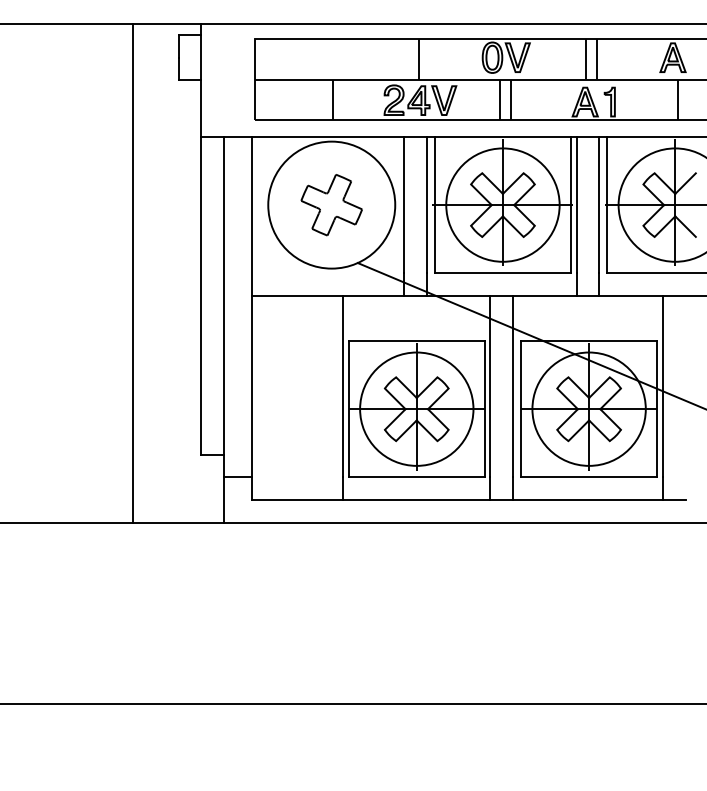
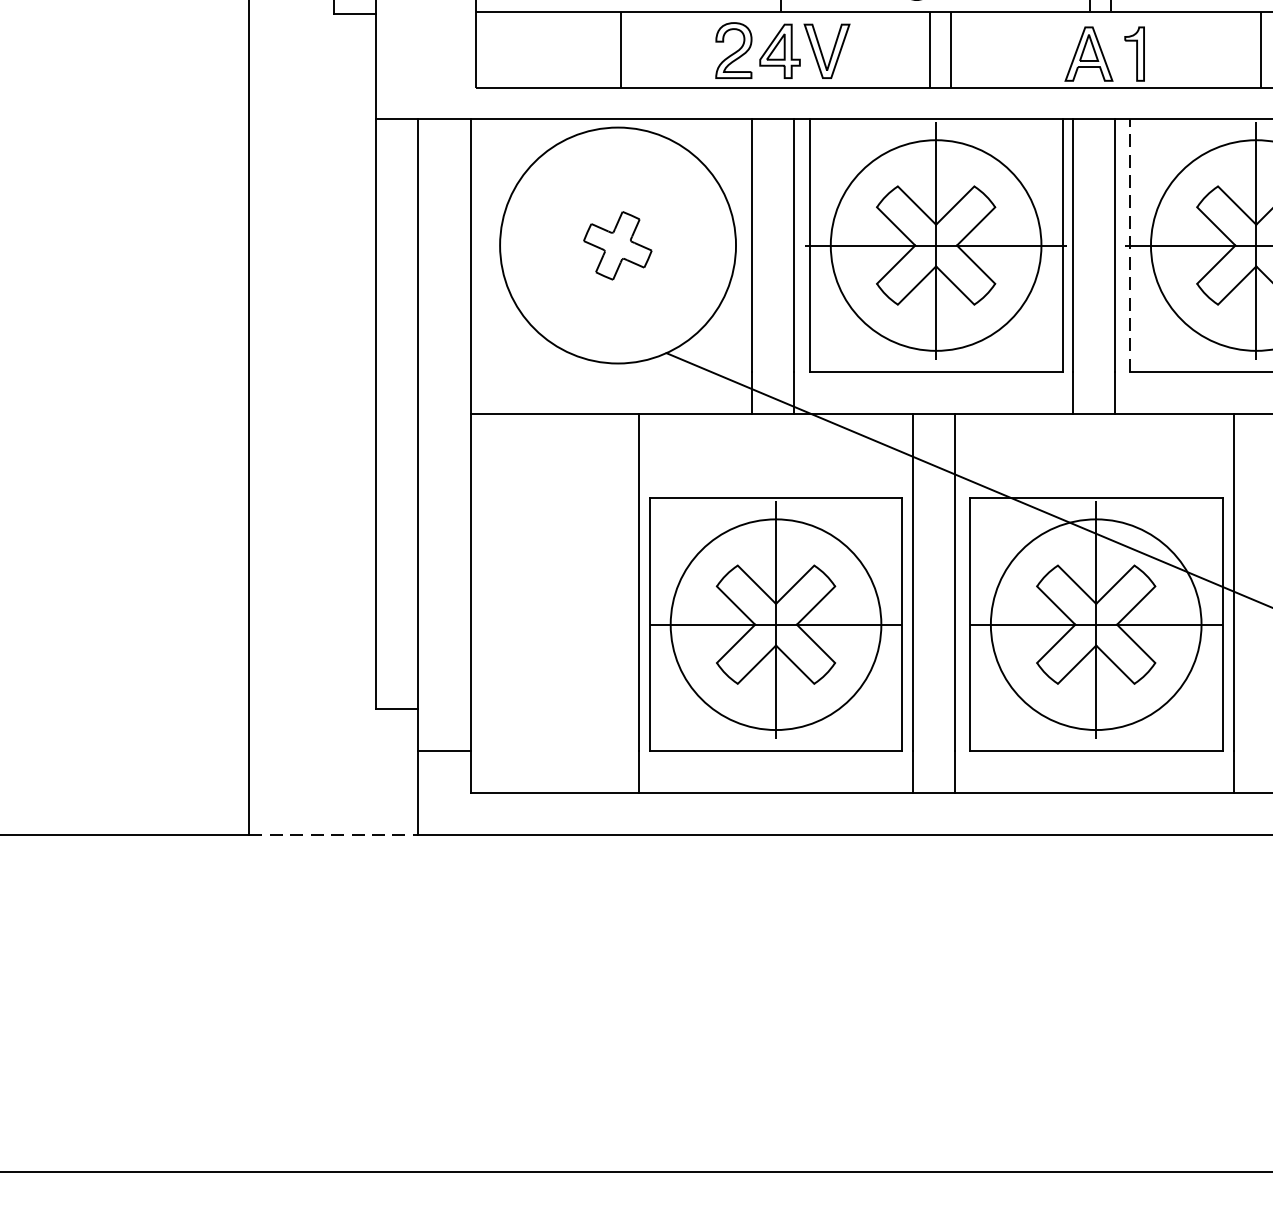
line: (607, 204) -> (1130, 244), solid -> dashed
part: (331, 205) -> (617, 246), size x0.6
line: (179, 522) -> (335, 835), solid -> dashed

